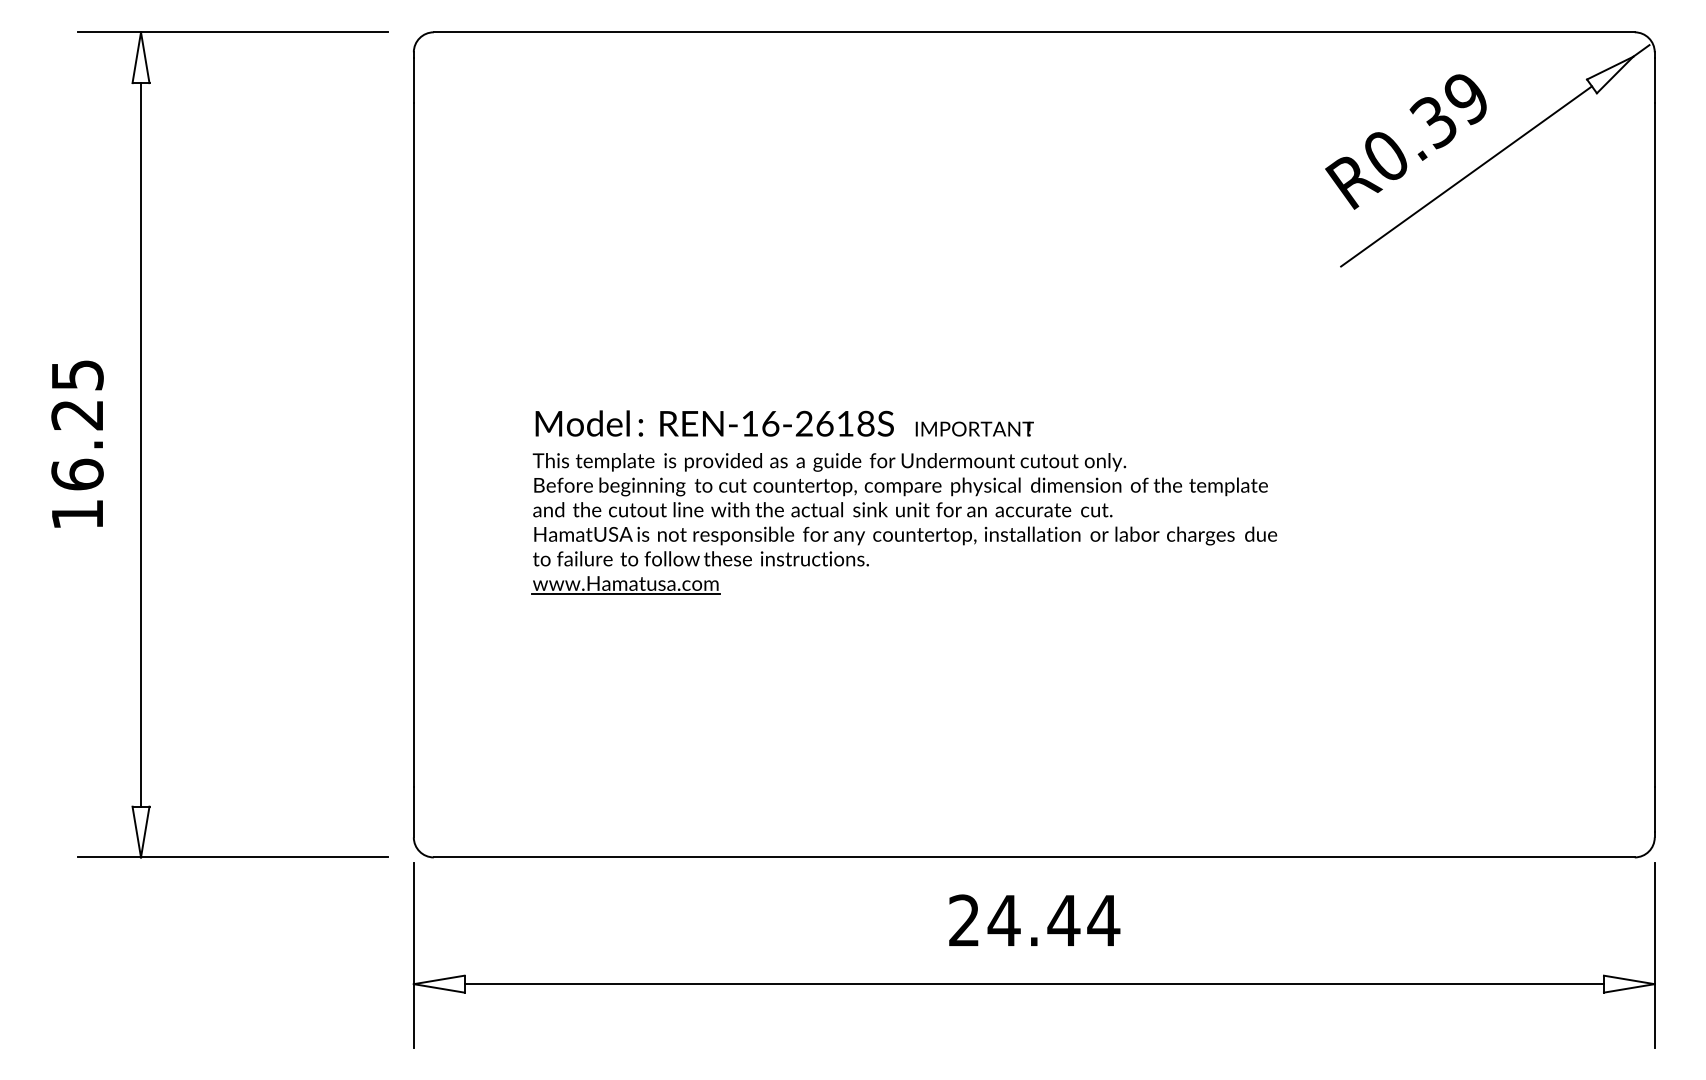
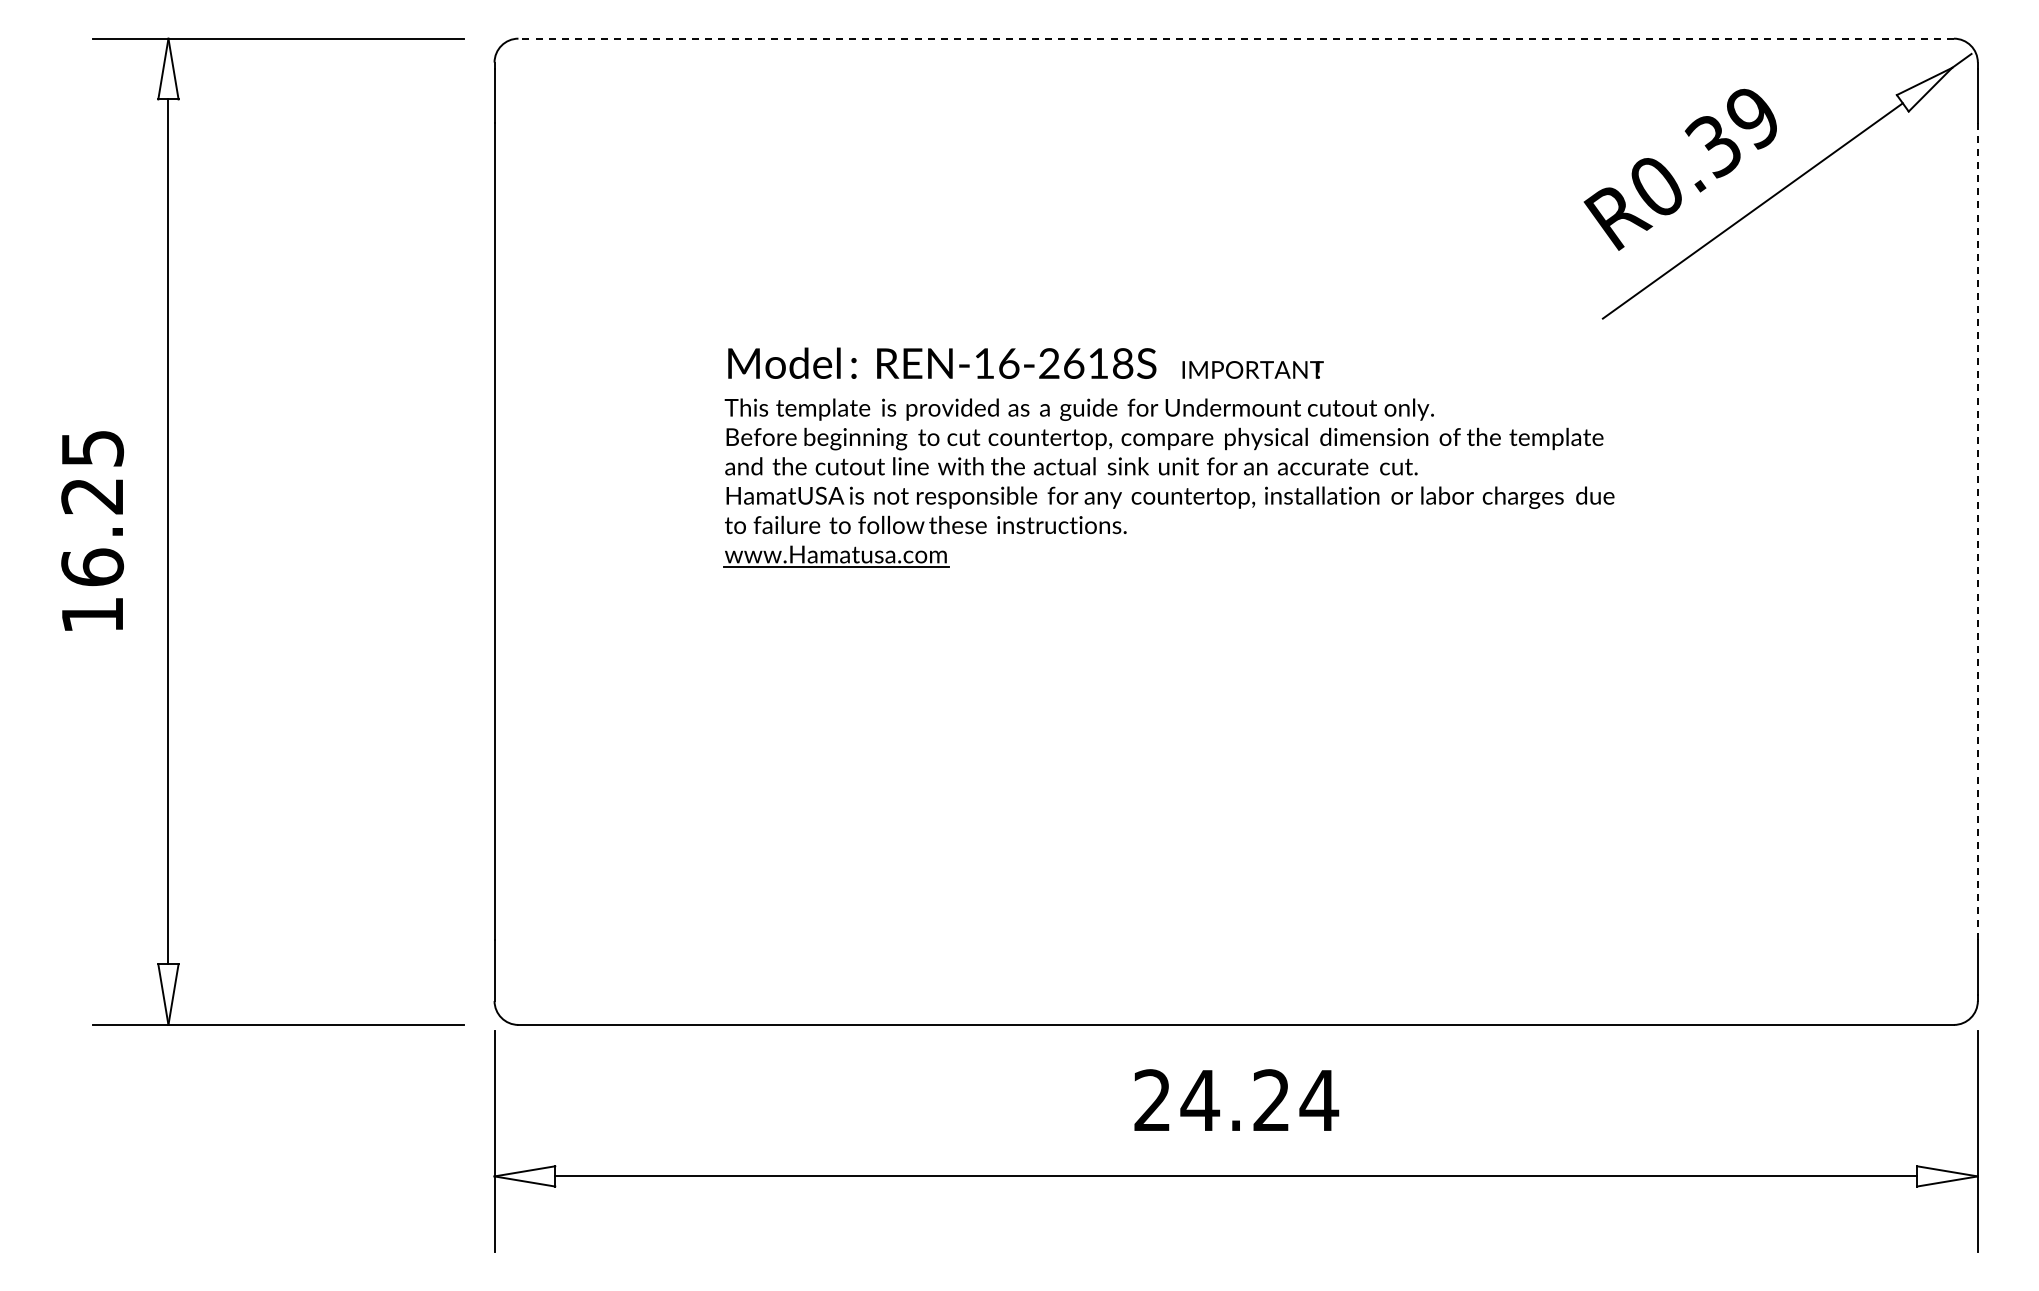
line: (1034, 32) -> (1236, 38), solid -> dashed
line: (1654, 444) -> (1977, 531), solid -> dashed
part: (904, 502) -> (1168, 457), moved
text: (1063, 919) -> (1271, 1099), 24.44 -> 24.24

